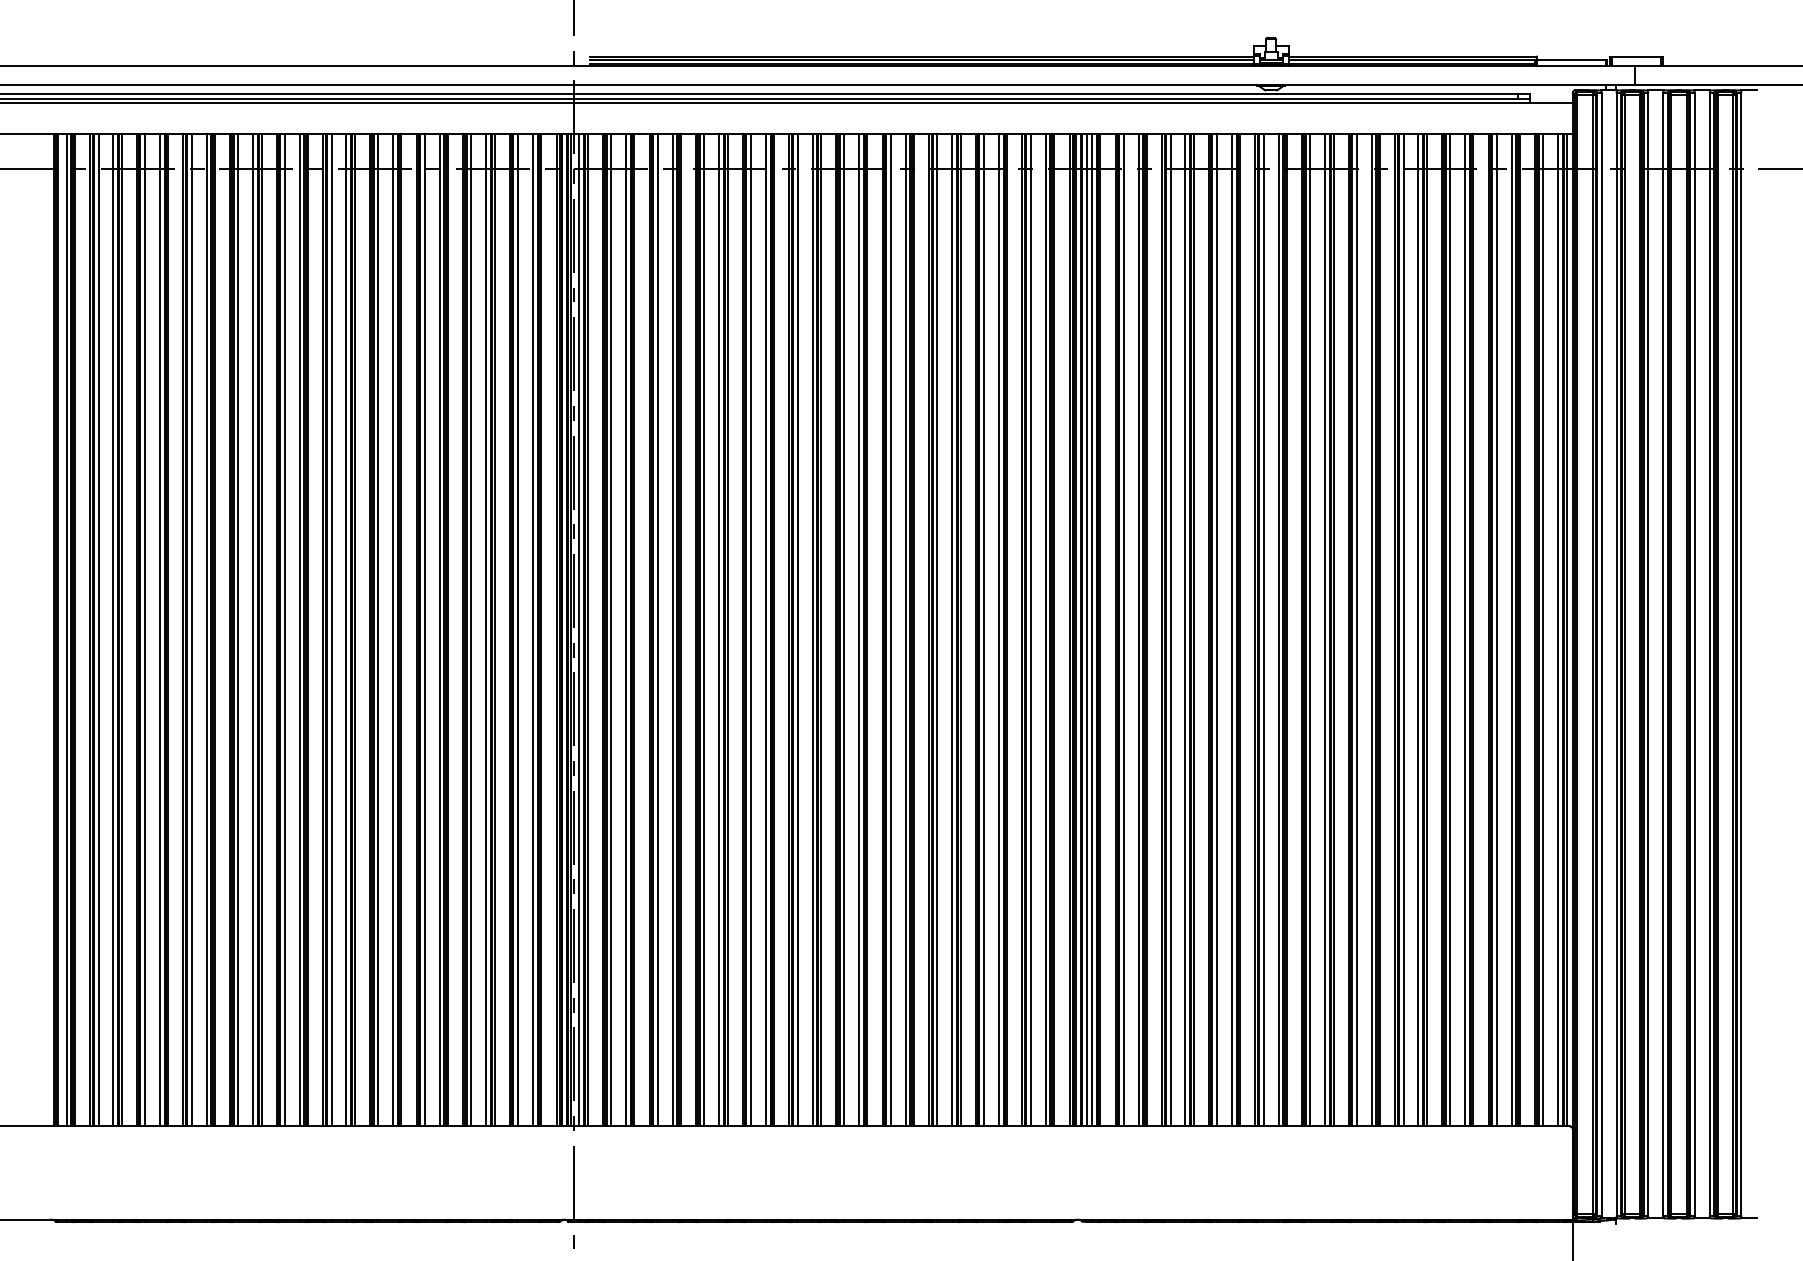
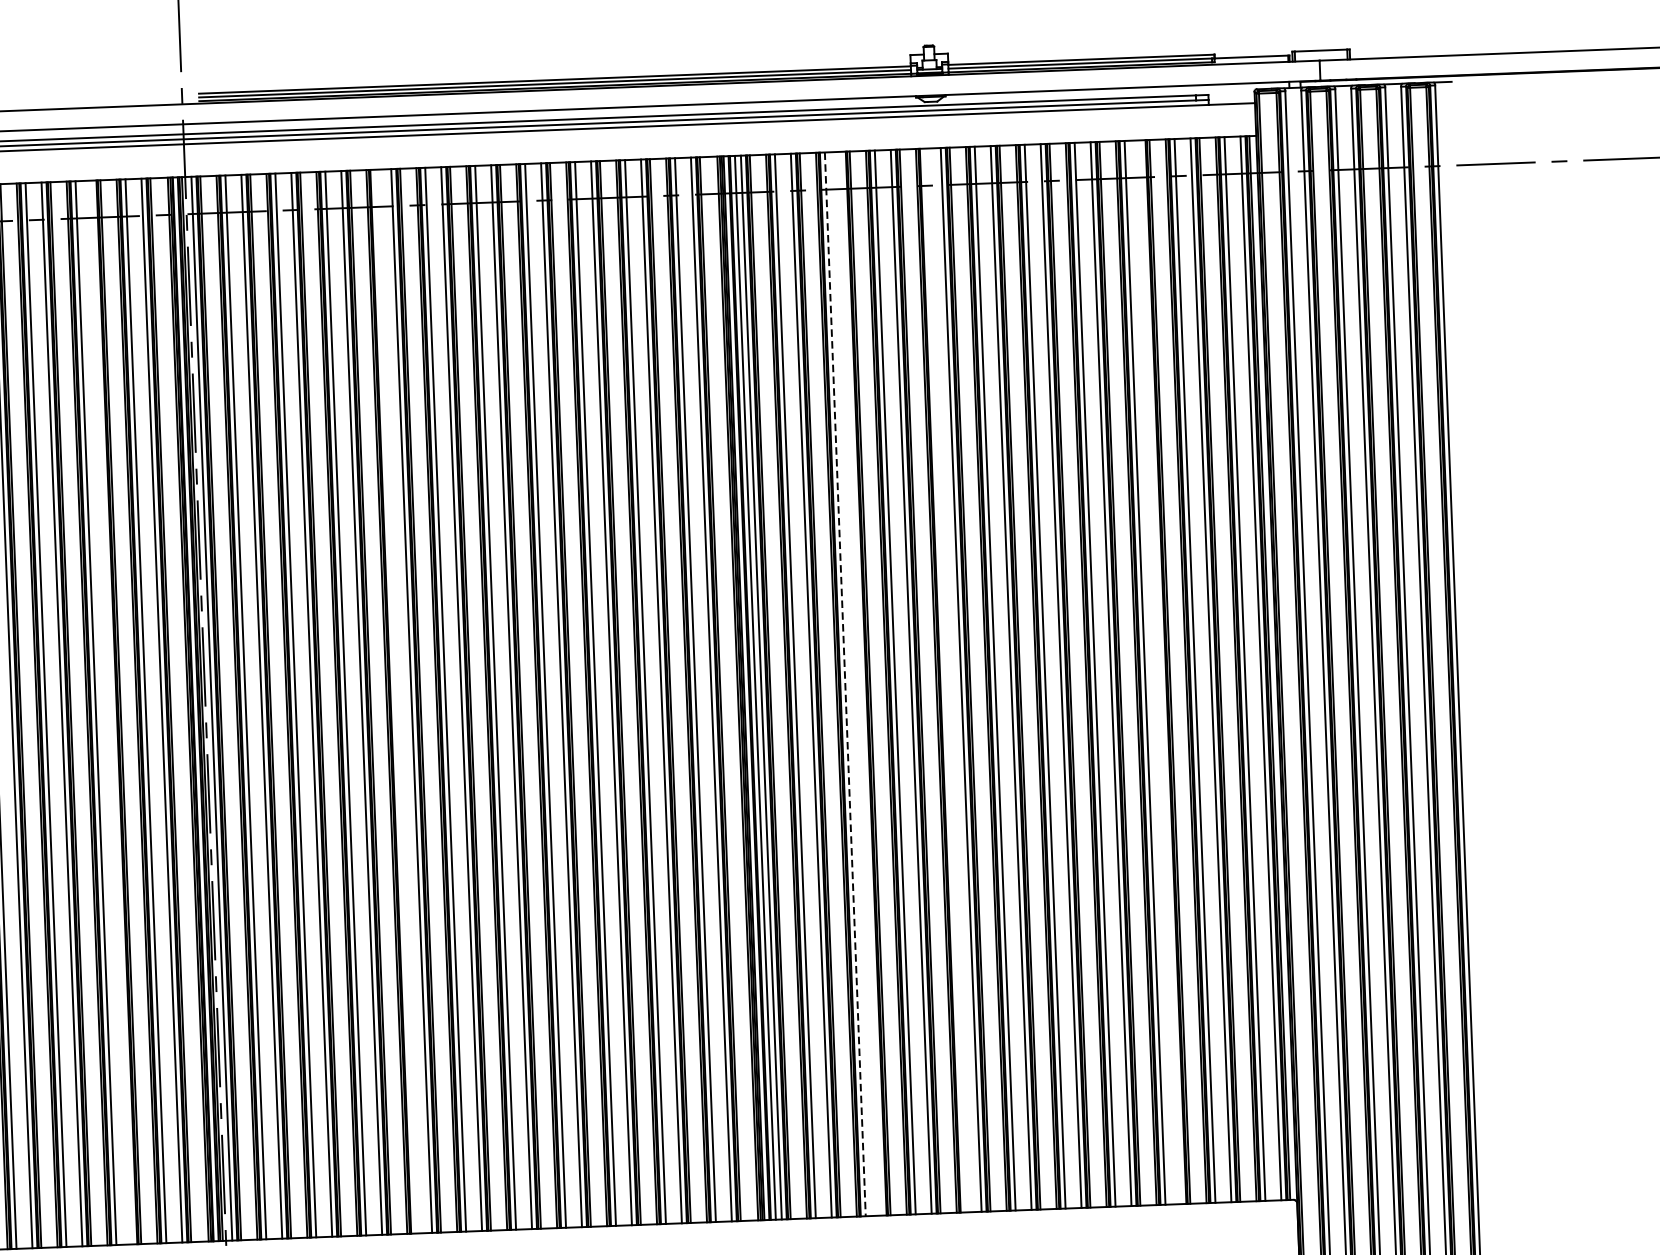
line: (486, 629) -> (112, 711), removed
line: (751, 629) -> (396, 700), removed
line: (1185, 629) -> (861, 683), removed
line: (1263, 629) -> (944, 679), removed
line: (1465, 629) -> (1161, 671), removed
line: (1170, 630) -> (845, 684), solid -> dashed

